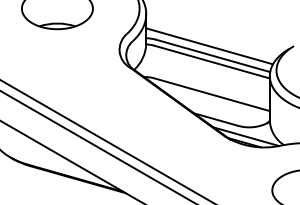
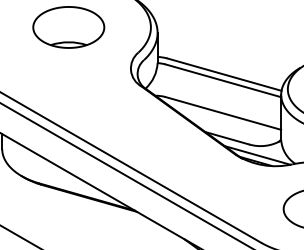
line: (209, 46) -> (220, 65), removed

